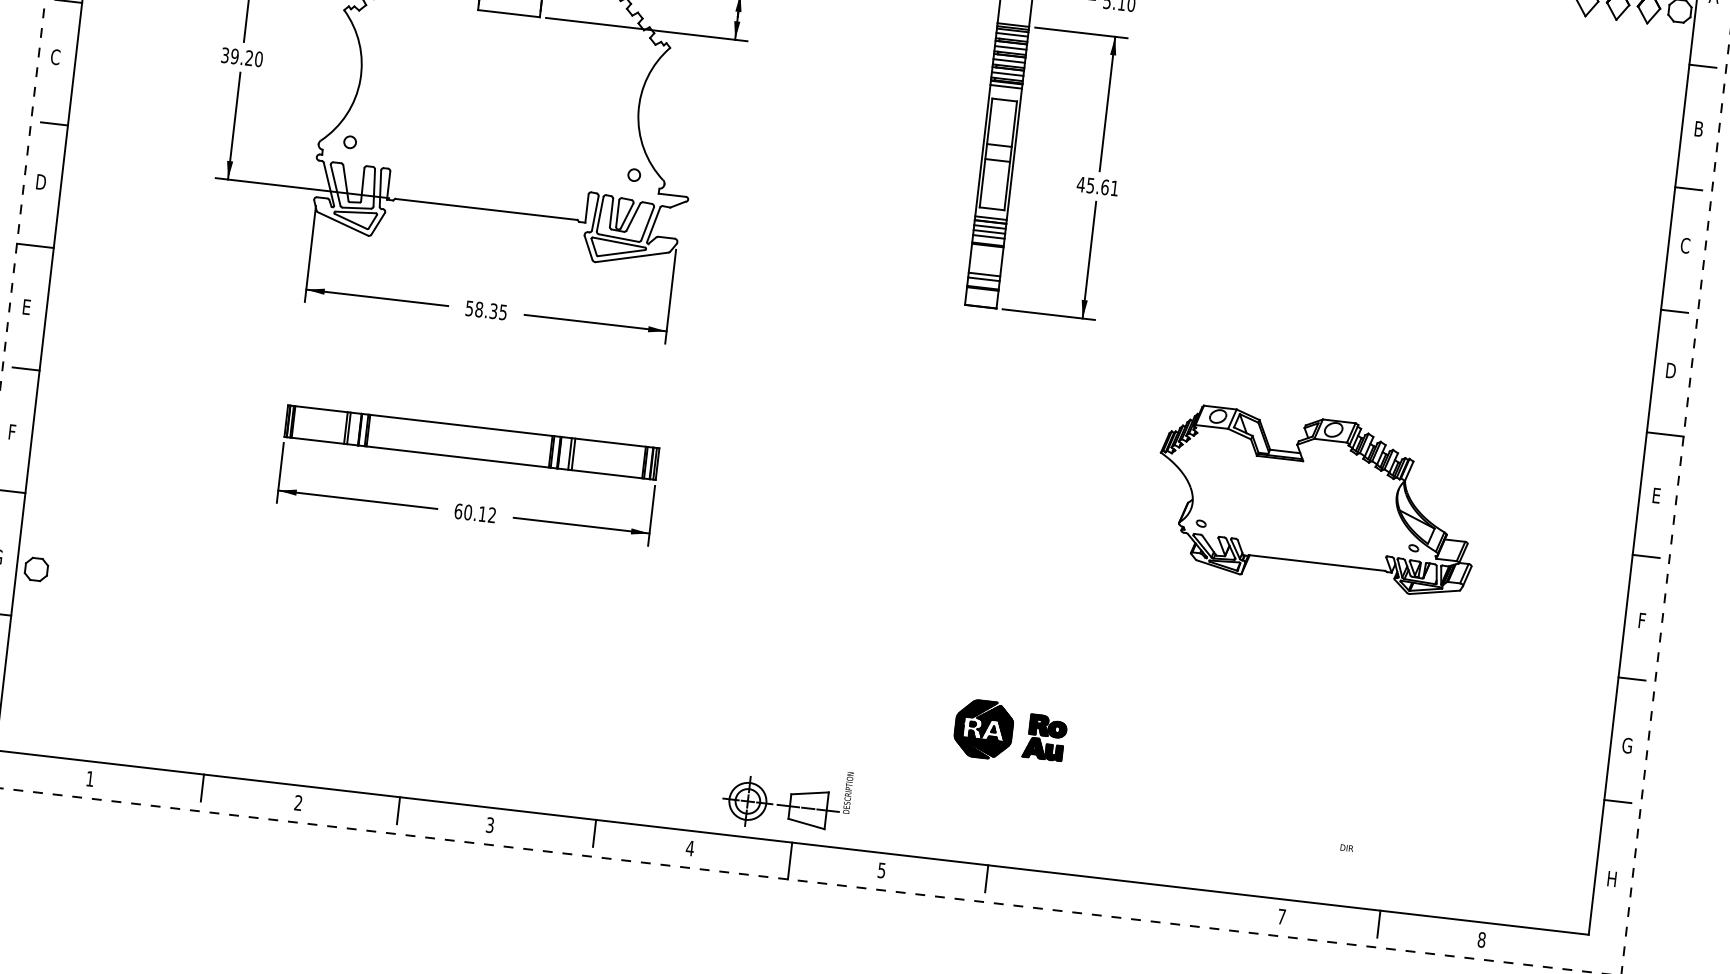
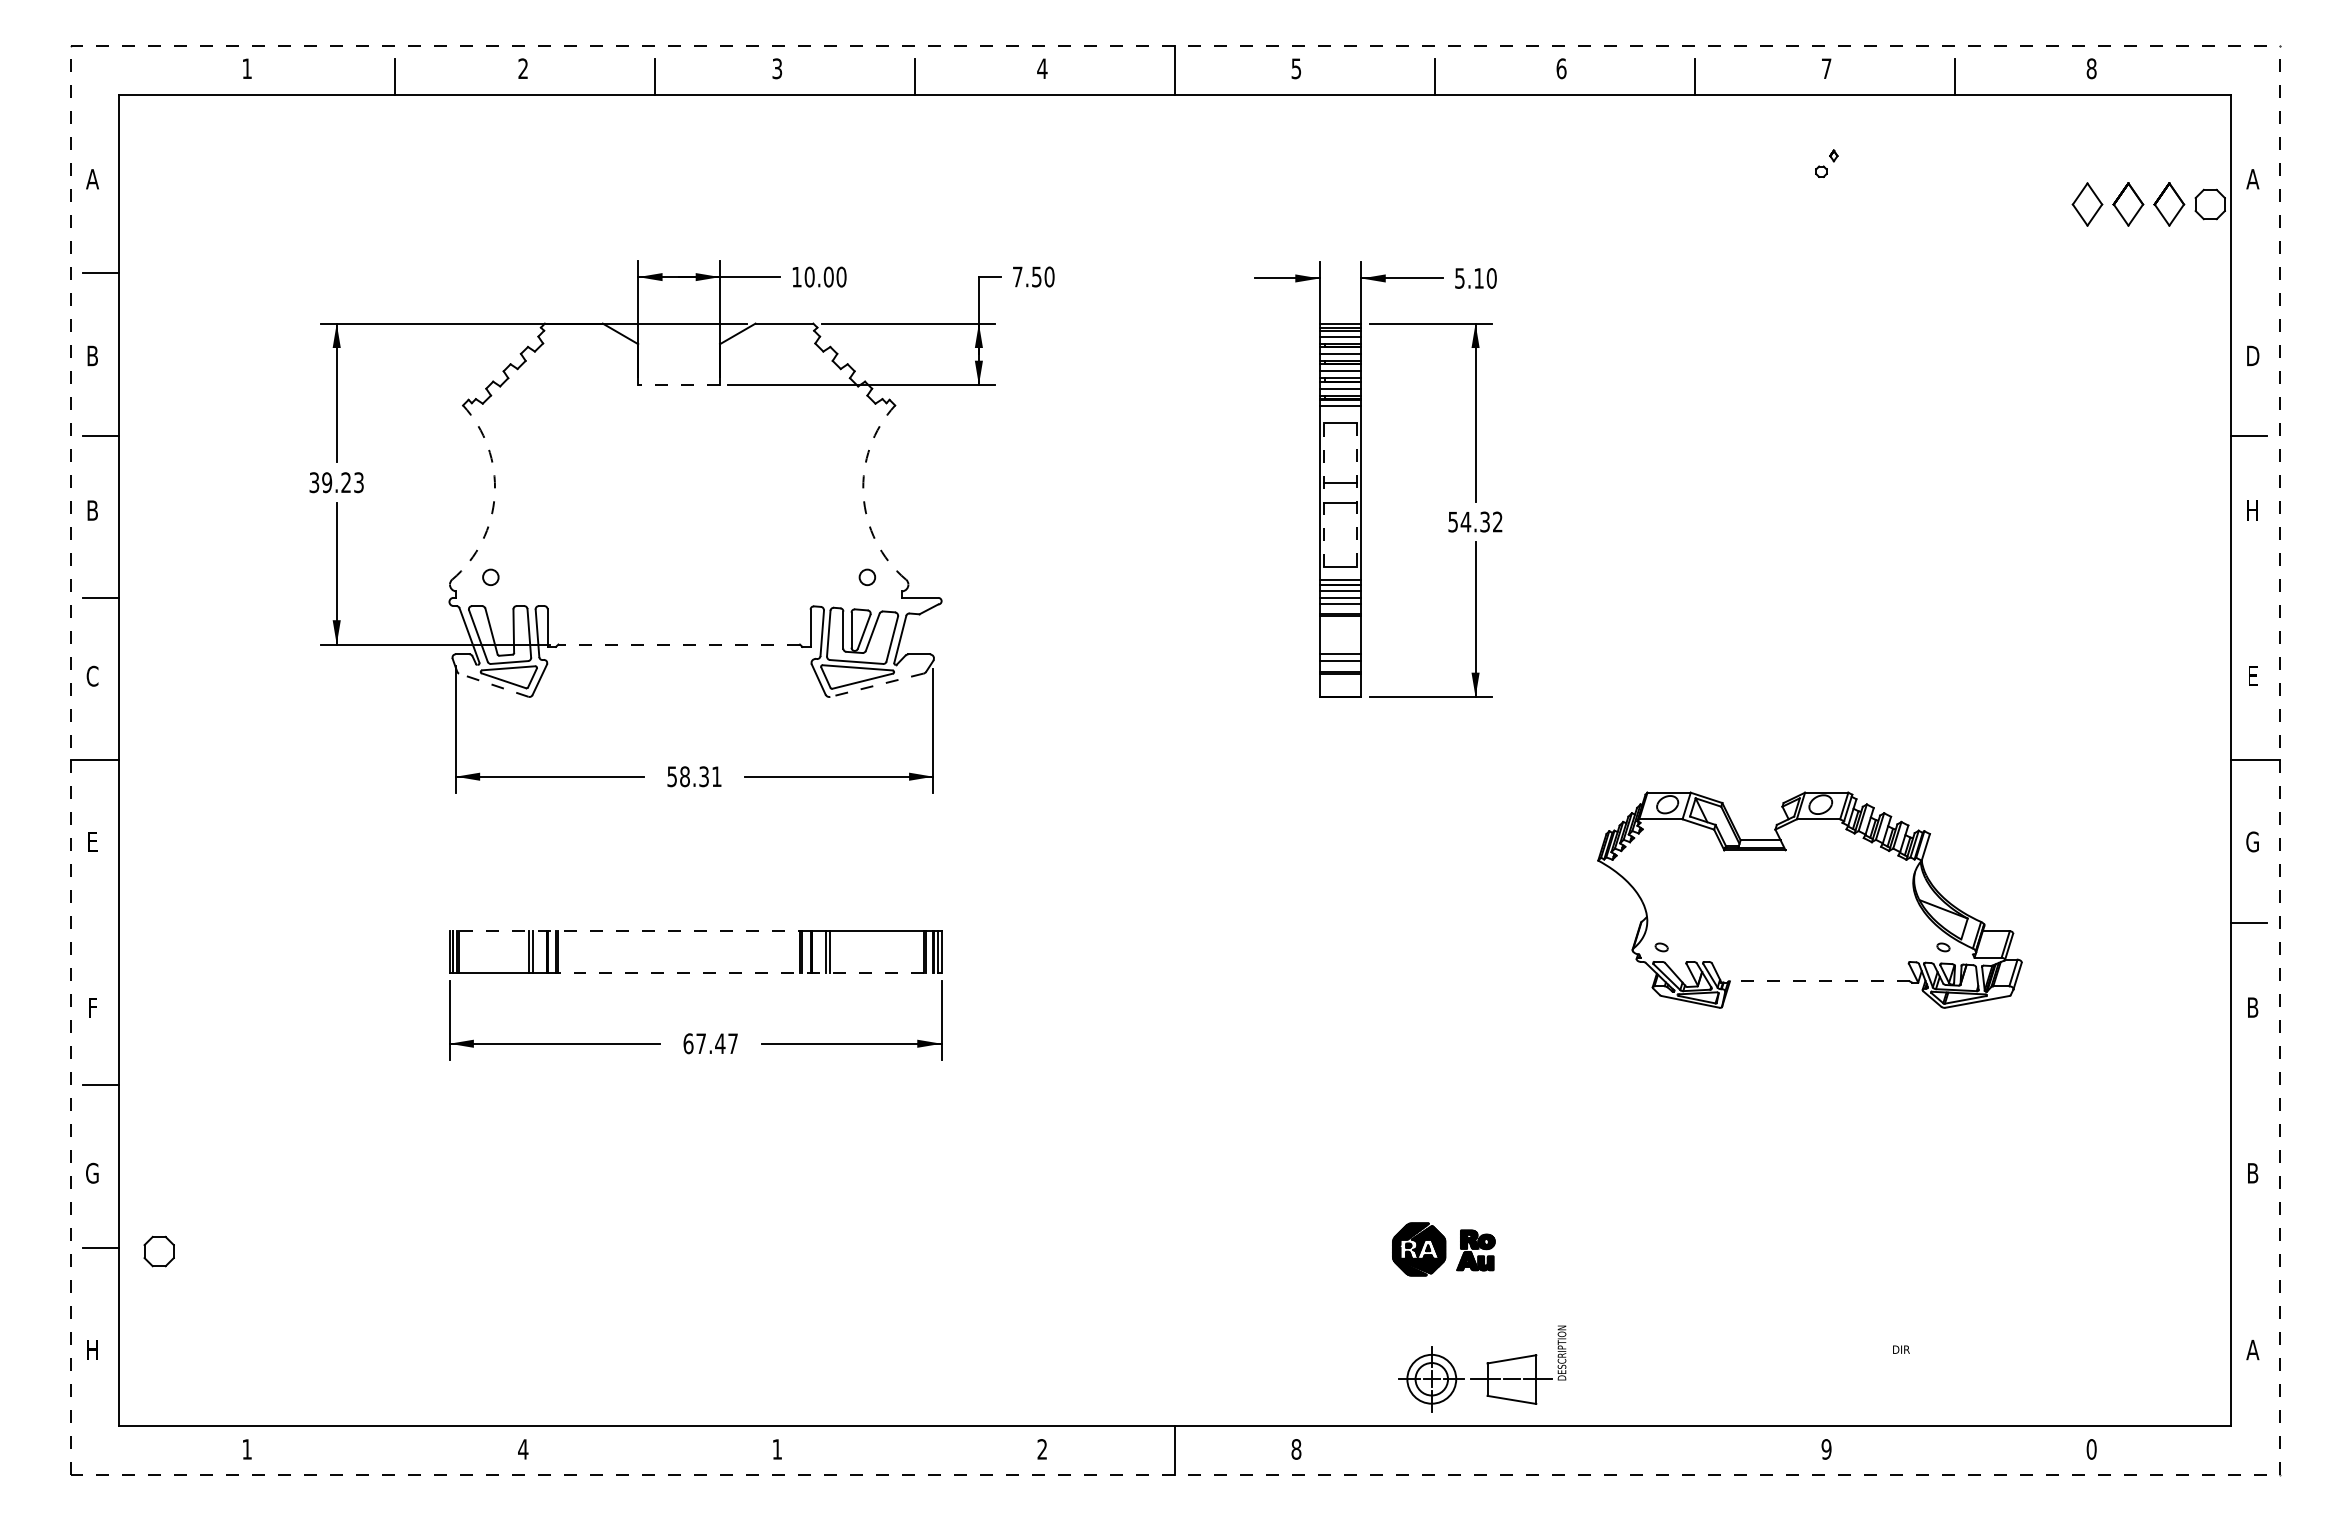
line: (509, 14) -> (679, 385), solid -> dashed
text: (55, 57) -> (92, 510), C -> B
text: (258, 59) -> (358, 482), 39.20 -> 39.23
line: (1702, 66) -> (2248, 273), removed
arc: (360, 80) -> (494, 494), solid -> dashed
arc: (638, 112) -> (863, 494), solid -> dashed
text: (1699, 128) -> (2253, 355), B -> D
line: (986, 152) -> (1324, 494), solid -> dashed
line: (1010, 156) -> (1356, 495), solid -> dashed
text: (41, 181) -> (92, 675), D -> C
text: (1097, 186) -> (1474, 521), 45.61 -> 54.32
line: (486, 209) -> (679, 644), solid -> dashed
line: (342, 224) -> (493, 685), solid -> dashed
text: (1685, 245) -> (2252, 510), C -> H
line: (631, 257) -> (876, 685), solid -> dashed
line: (1674, 311) -> (2248, 598), removed
text: (503, 312) -> (716, 776), 58.35 -> 58.31
line: (26, 368) -> (101, 922), removed
text: (1671, 370) -> (2253, 676), D -> E
line: (424, 420) -> (630, 930), solid -> dashed
line: (507, 462) -> (745, 972), solid -> dashed
text: (1656, 495) -> (2252, 841), E -> G
text: (479, 513) -> (716, 1043), 60.12 -> 67.47
line: (1316, 563) -> (1818, 981), solid -> dashed
part: (35, 569) -> (158, 1251), moved
text: (1642, 620) -> (2253, 1007), F -> B
line: (1631, 679) -> (2248, 1085), removed
part: (1010, 732) -> (1443, 1249), size x0.7
text: (1627, 745) -> (2252, 1172), G -> B
line: (202, 788) -> (395, 1444), removed
part: (787, 797) -> (1482, 1368), moved
line: (1617, 801) -> (2248, 1247), removed
text: (298, 803) -> (523, 1449), 2 -> 4
line: (398, 810) -> (655, 1444), removed
text: (490, 825) -> (777, 1449), 3 -> 1
line: (594, 833) -> (915, 1444), removed
text: (690, 848) -> (1042, 1449), 4 -> 2
text: (881, 870) -> (1296, 1449), 5 -> 8
line: (986, 878) -> (1434, 1444), removed
text: (1611, 878) -> (2252, 1349), H -> A
text: (1281, 916) -> (1826, 1449), 7 -> 9
line: (1378, 924) -> (1954, 1444), removed
text: (1481, 940) -> (2091, 1449), 8 -> 0

